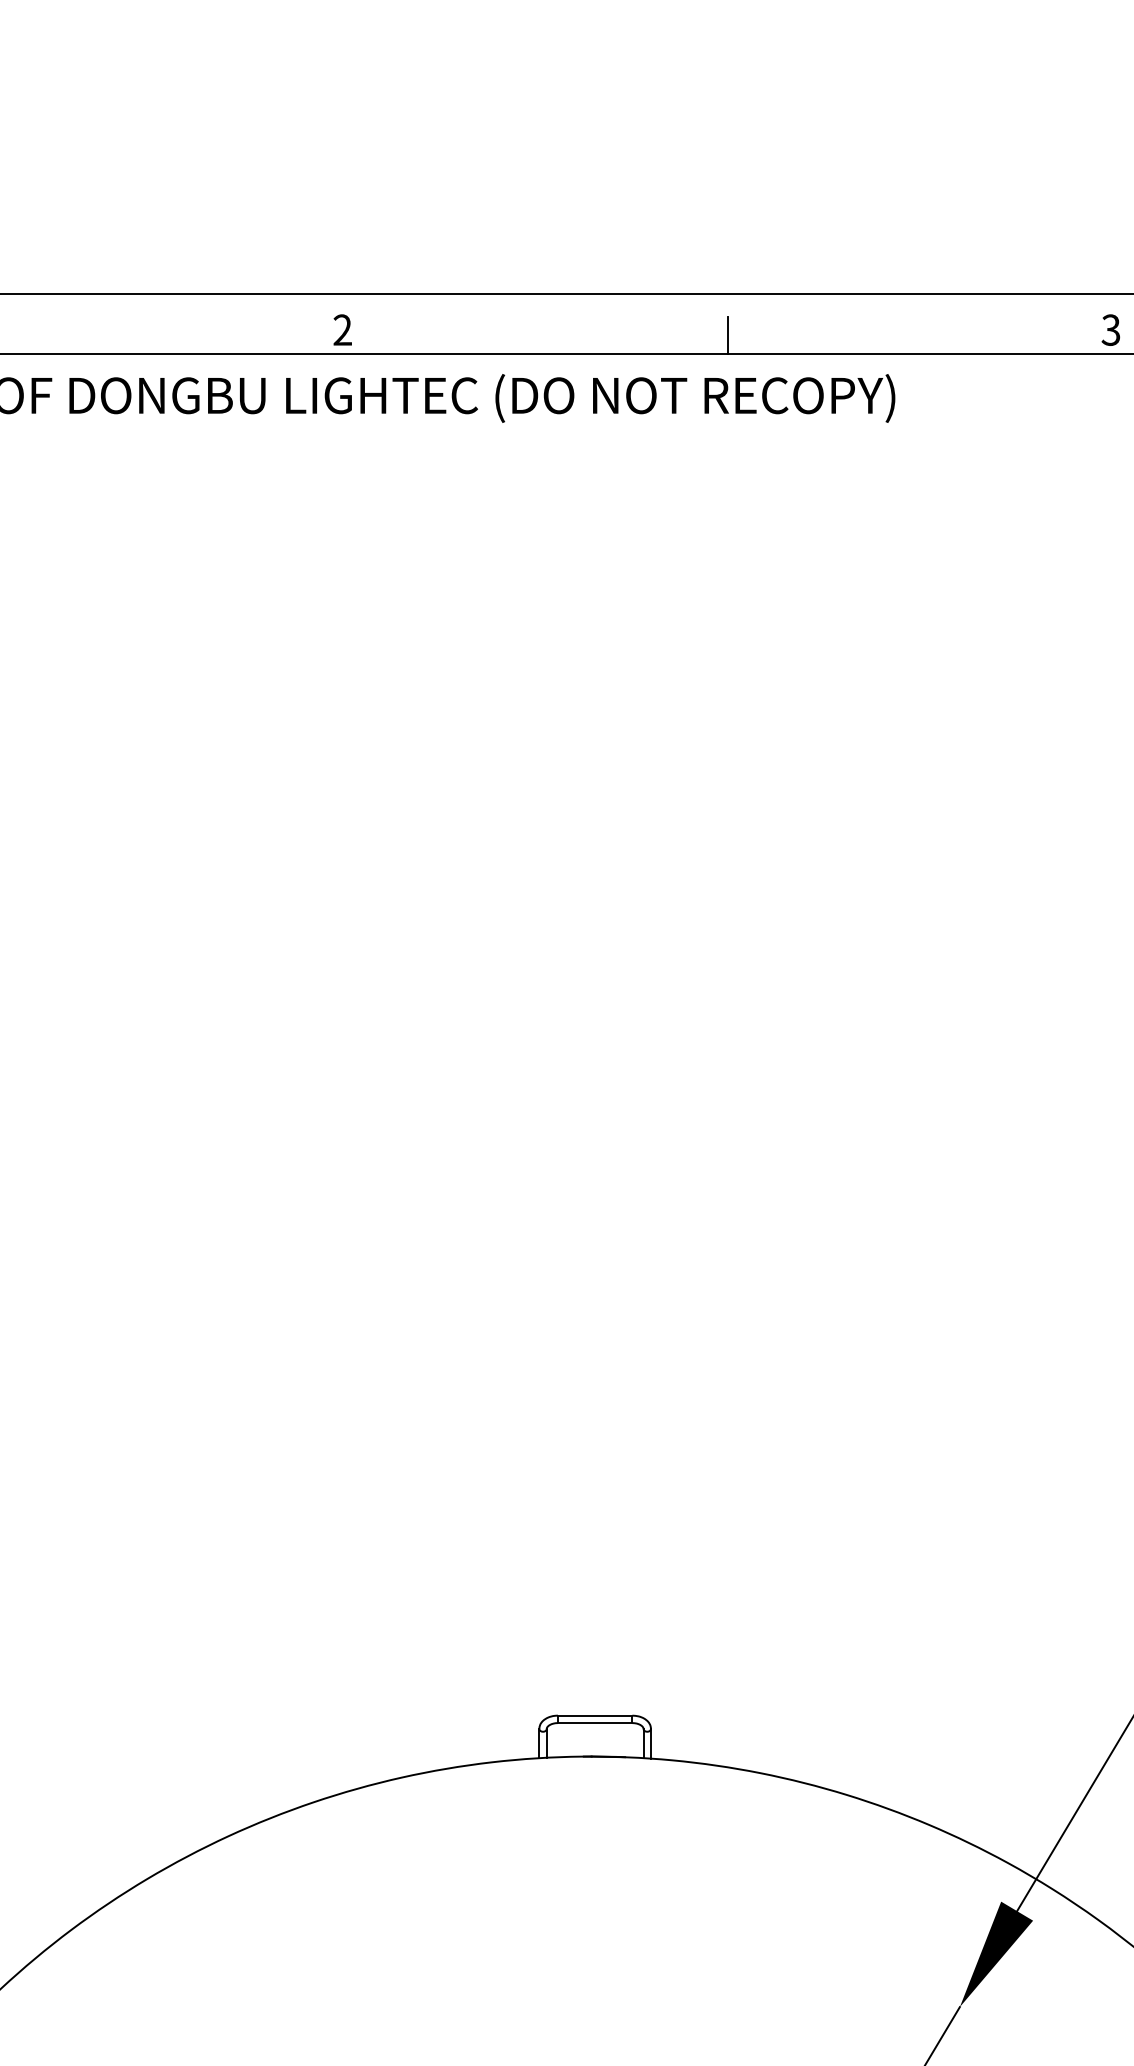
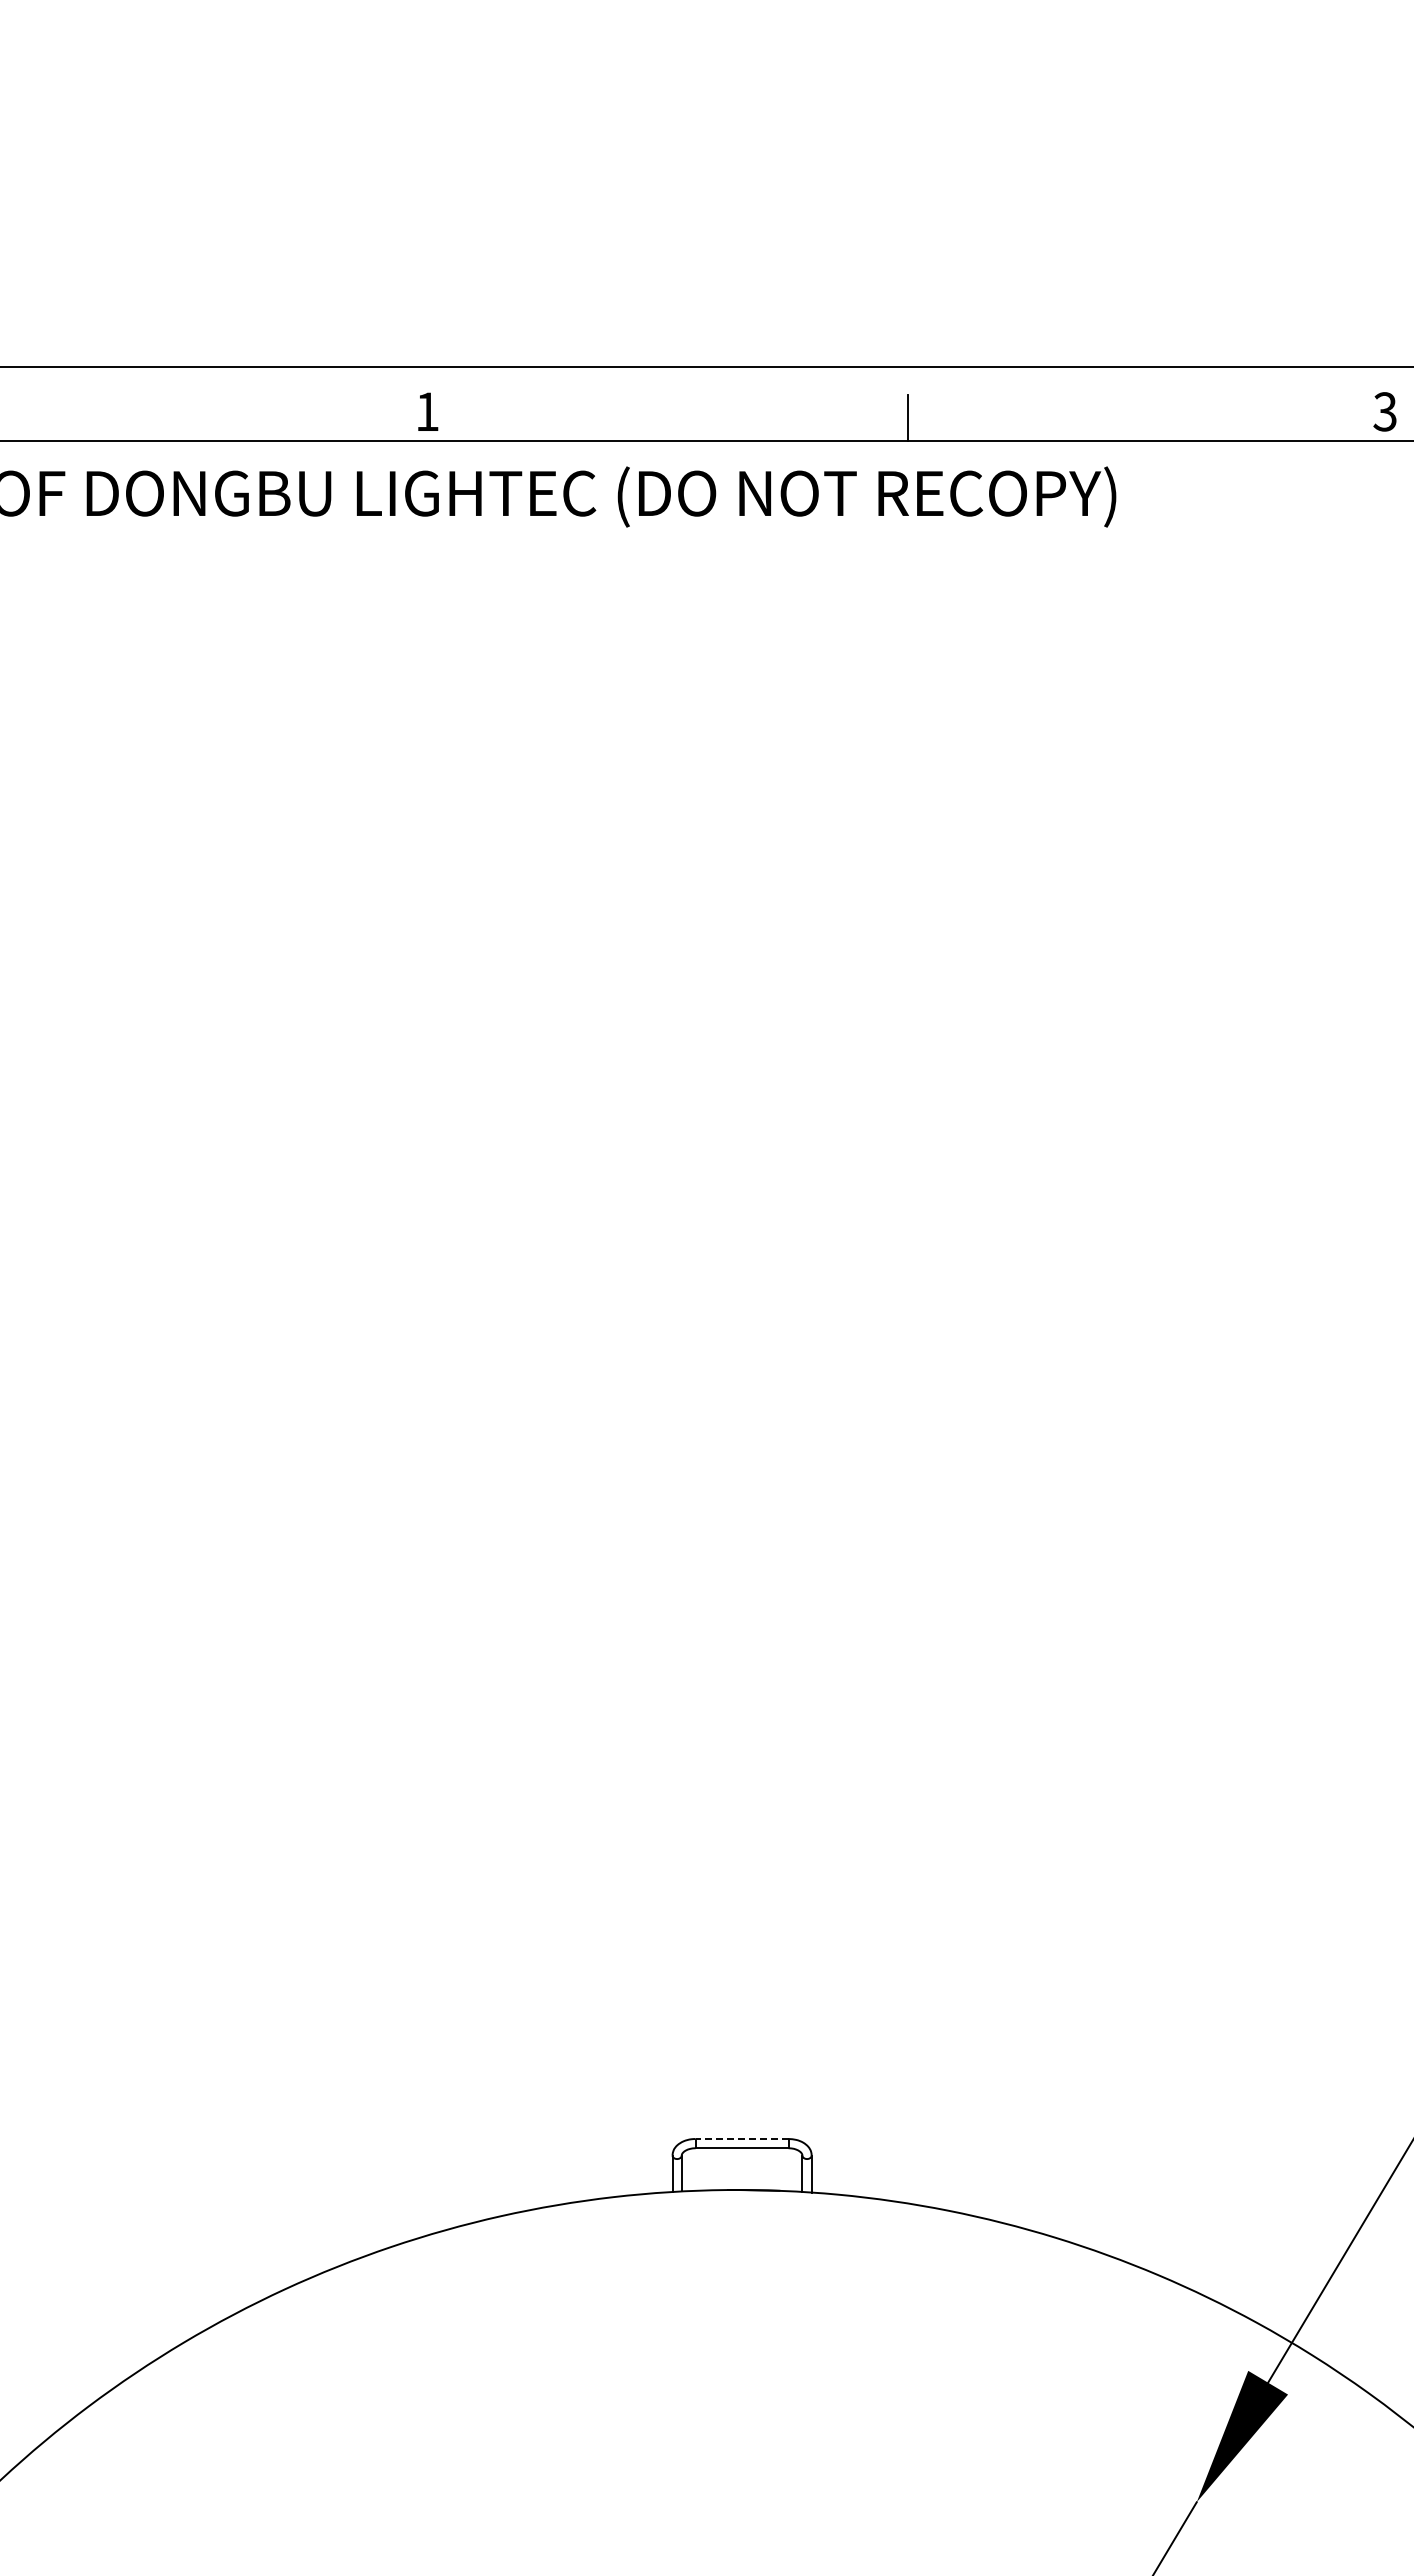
text: (342, 329) -> (427, 411), 2 -> 1
line: (594, 1715) -> (741, 2138), solid -> dashed

